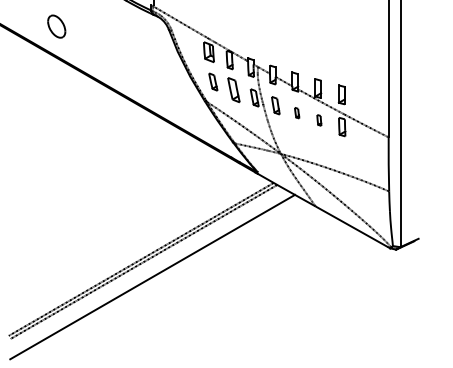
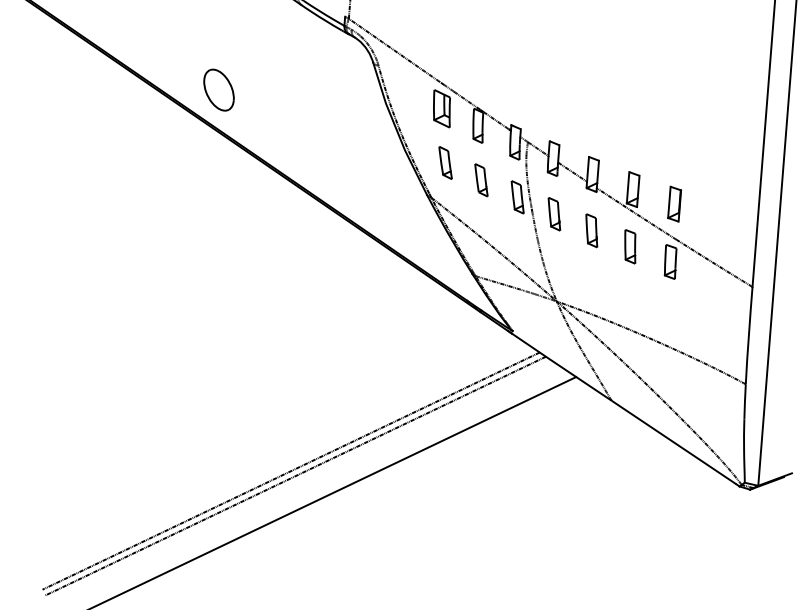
part: (56, 26) -> (218, 89), moved
part: (233, 89) -> (480, 179), size x0.71
part: (296, 112) -> (590, 229), size x1.67
part: (319, 120) -> (630, 246), size x1.67

